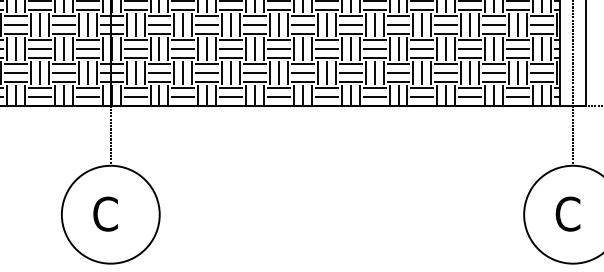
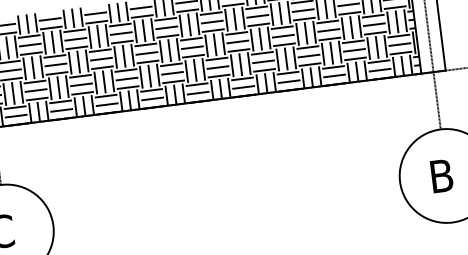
text: (567, 213) -> (441, 175), C -> B

